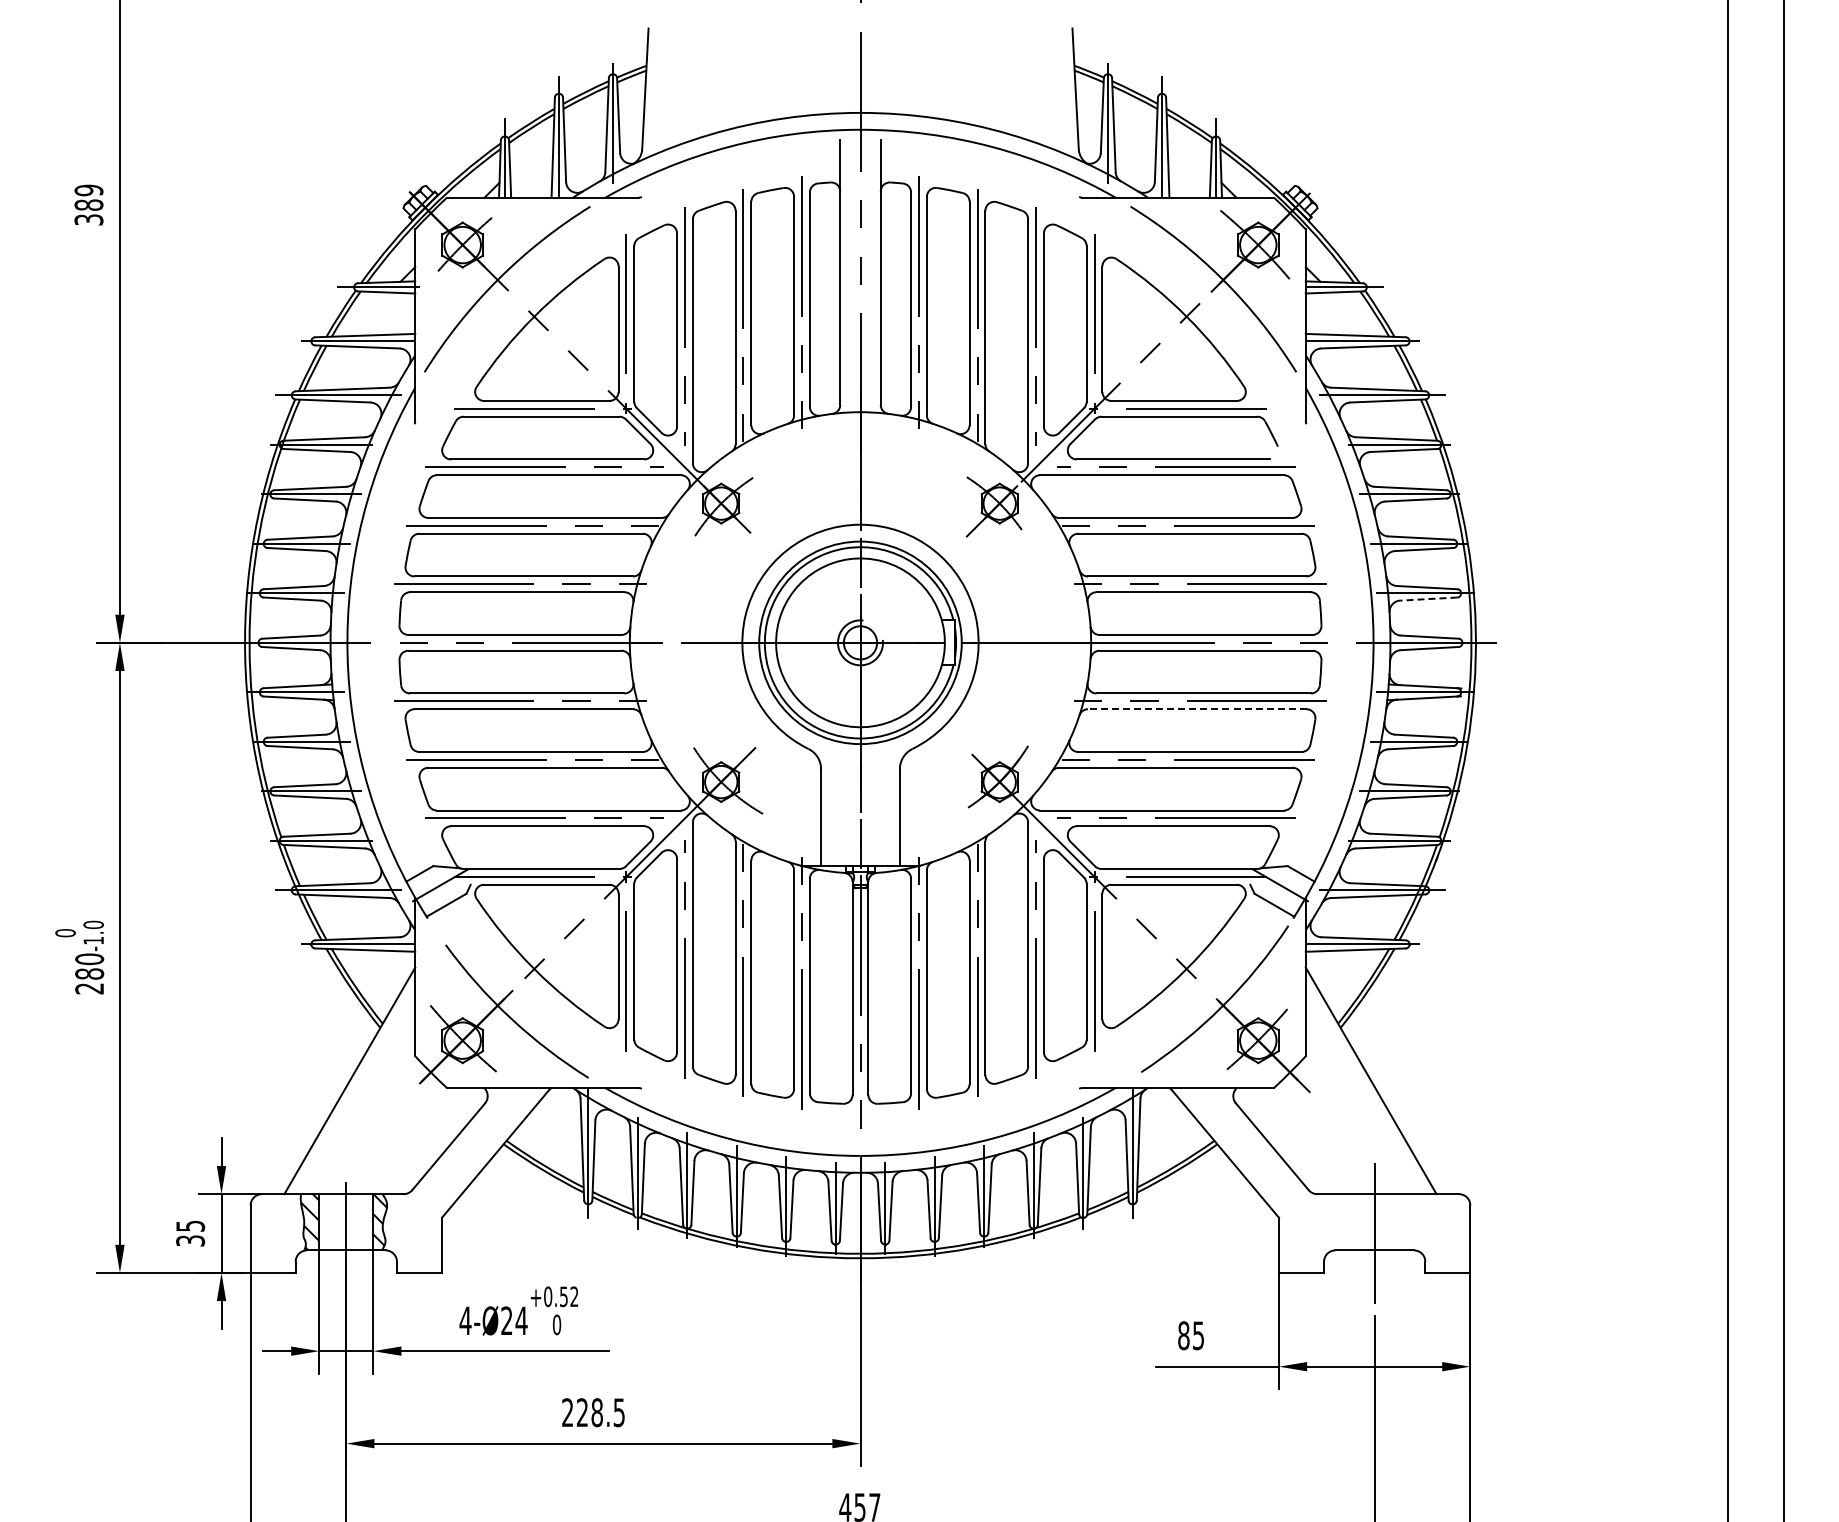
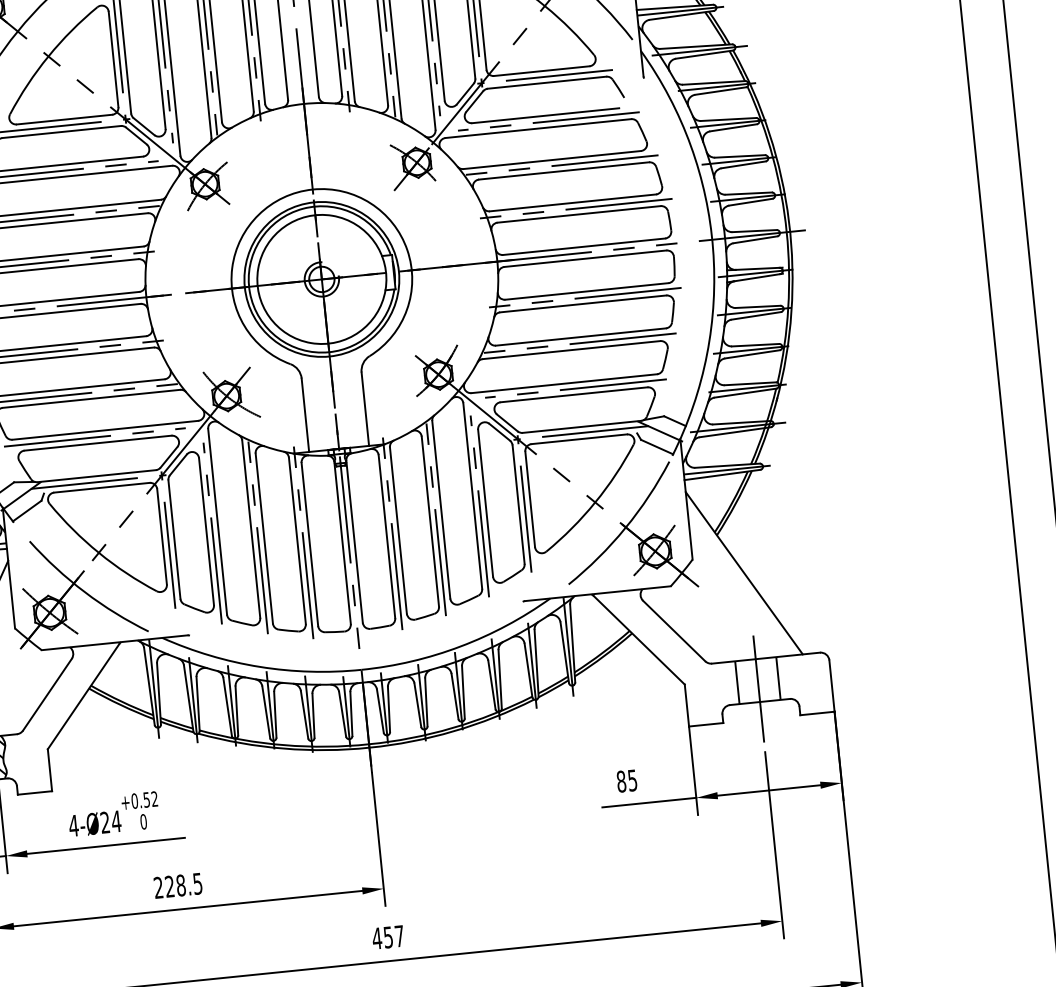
line: (1428, 599) -> (750, 202), dashed -> solid
line: (1196, 709) -> (582, 304), dashed -> solid
line: (1347, 1222) -> (737, 682), added
line: (1401, 1222) -> (778, 678), added

